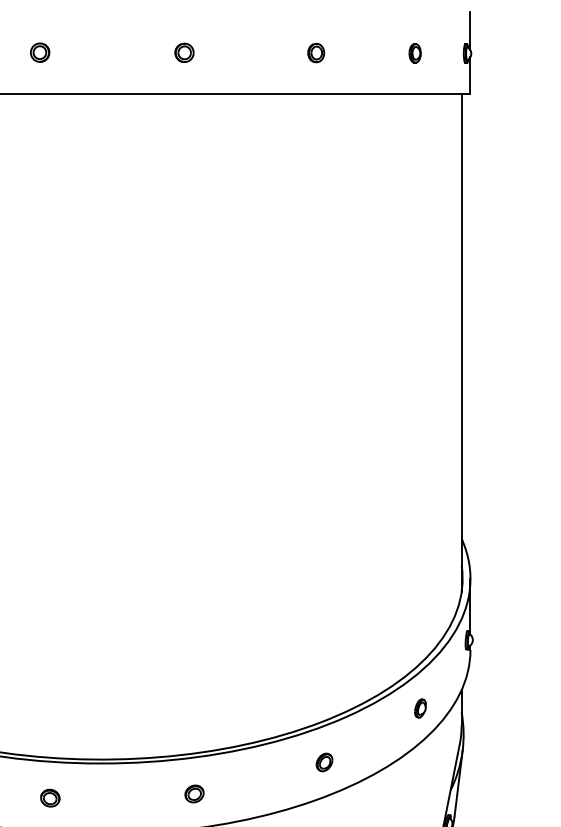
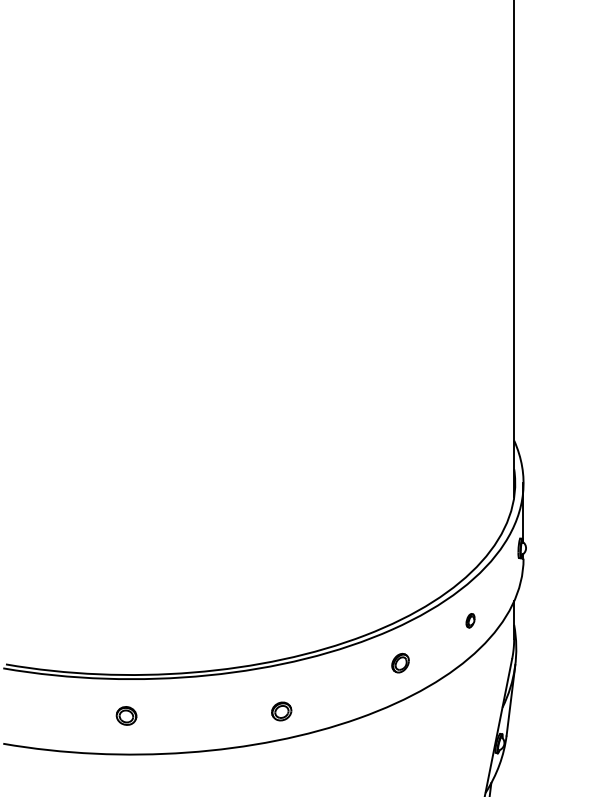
part: (420, 708) -> (470, 620), size x0.7
part: (324, 762) -> (400, 663), moved
part: (194, 793) -> (281, 710), moved
part: (50, 797) -> (126, 715), moved

